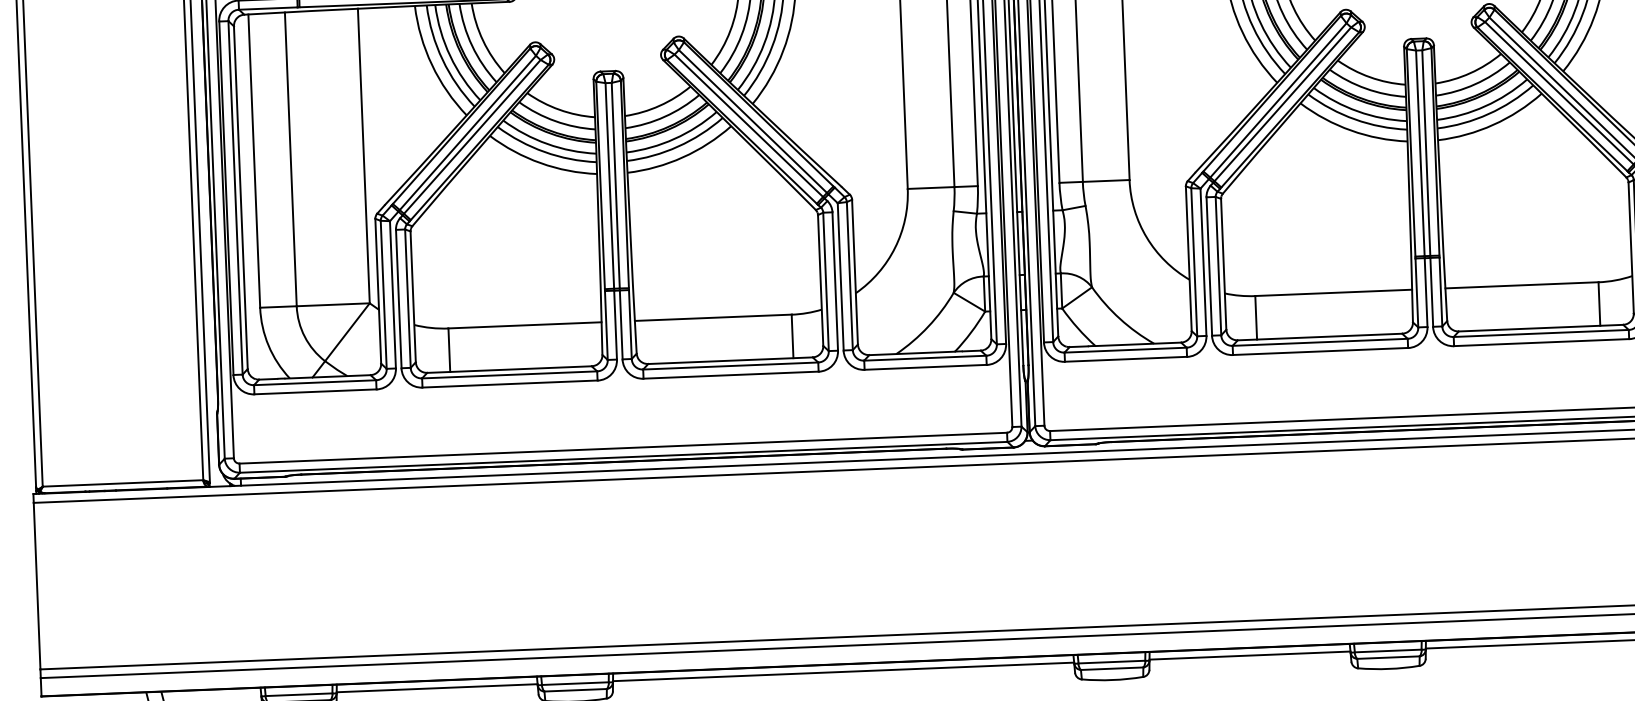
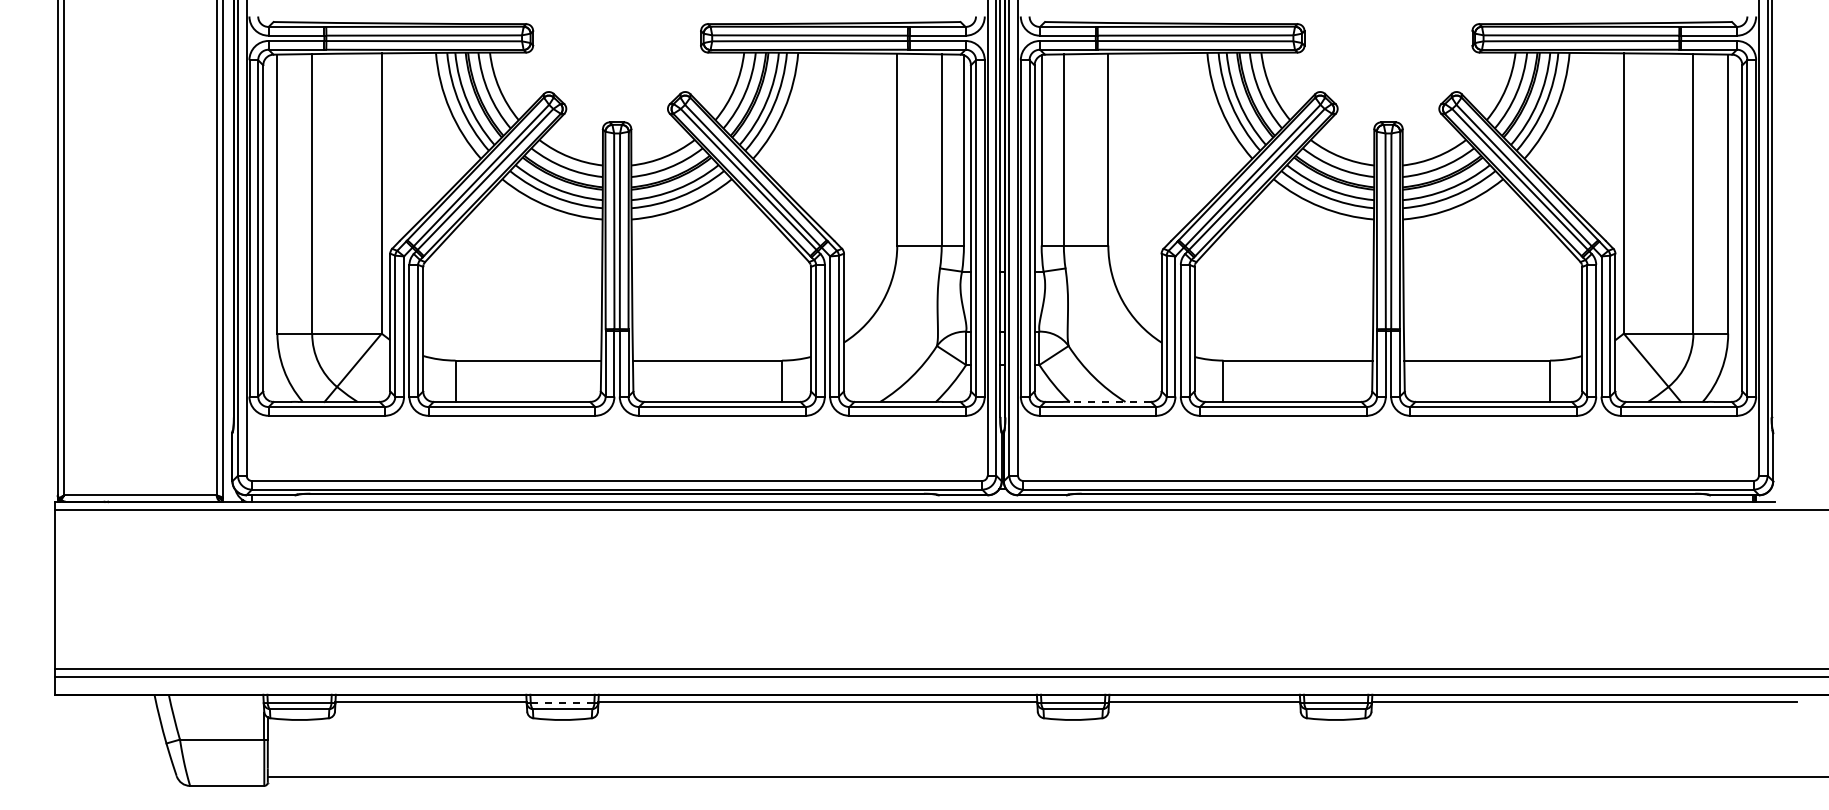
line: (1138, 343) -> (1110, 401), solid -> dashed
line: (575, 683) -> (562, 702), solid -> dashed

